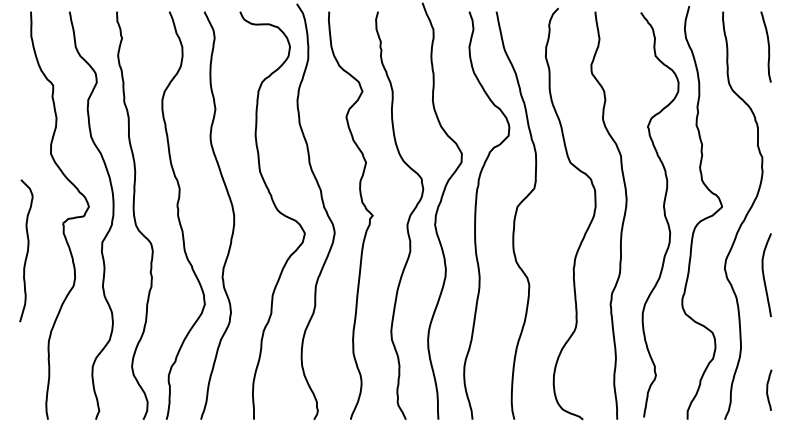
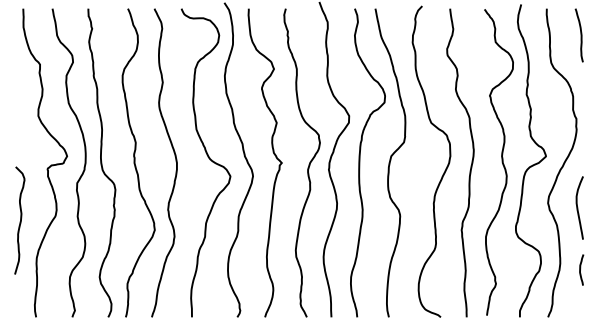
curve: (27, 250) -> (20, 220), moved
curve: (769, 388) -> (581, 268), moved

